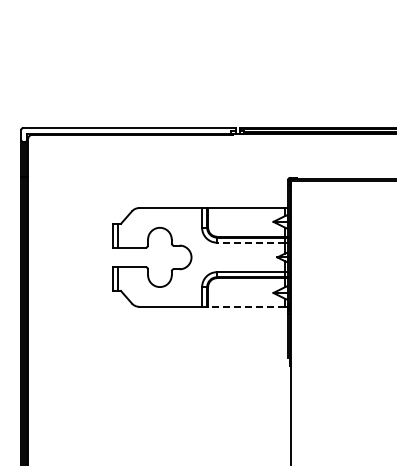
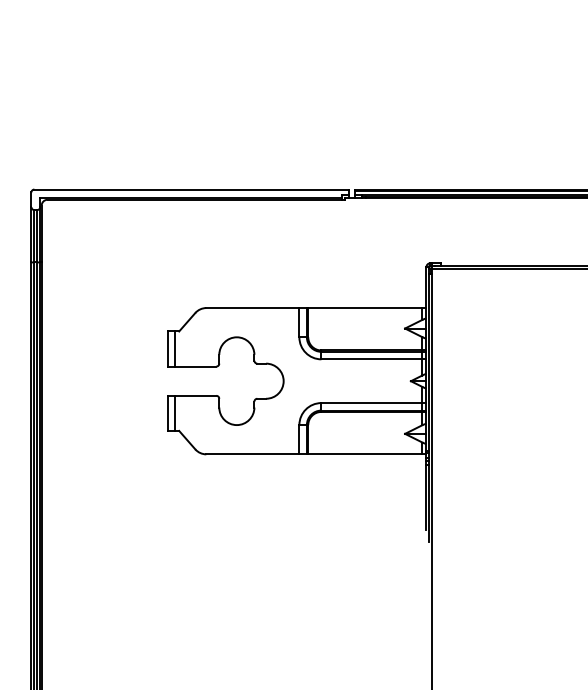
line: (250, 242) -> (371, 359), dashed -> solid
line: (246, 306) -> (365, 453), dashed -> solid

